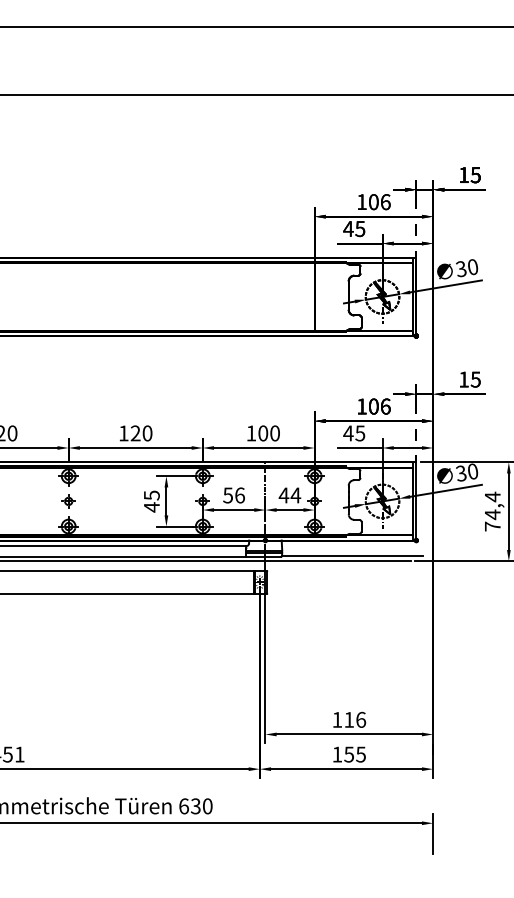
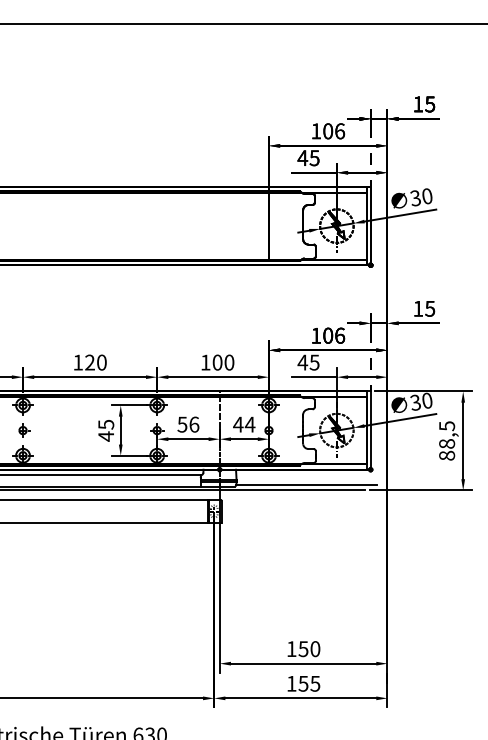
text: (492, 511) -> (446, 440), 74,4 -> 88,5
text: (355, 719) -> (309, 648), 116 -> 150

